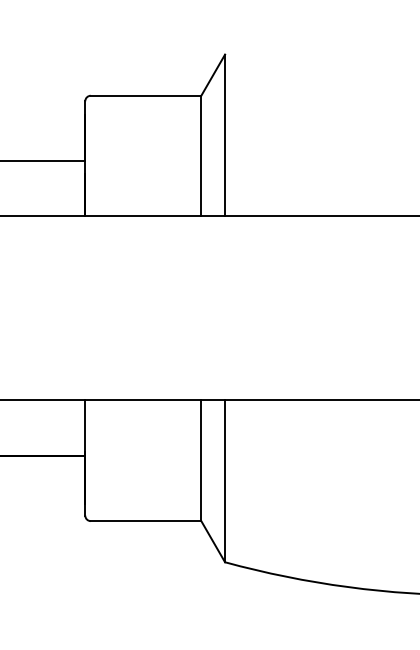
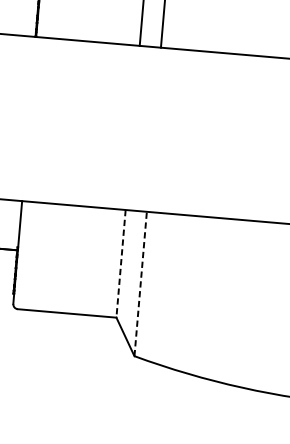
line: (201, 461) -> (121, 264), solid -> dashed
line: (225, 481) -> (141, 284), solid -> dashed

